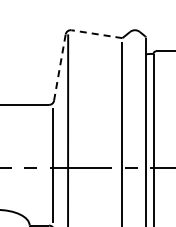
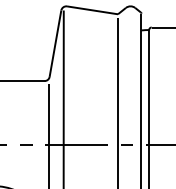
line: (96, 34) -> (92, 10), dashed -> solid
line: (59, 67) -> (55, 43), dashed -> solid

